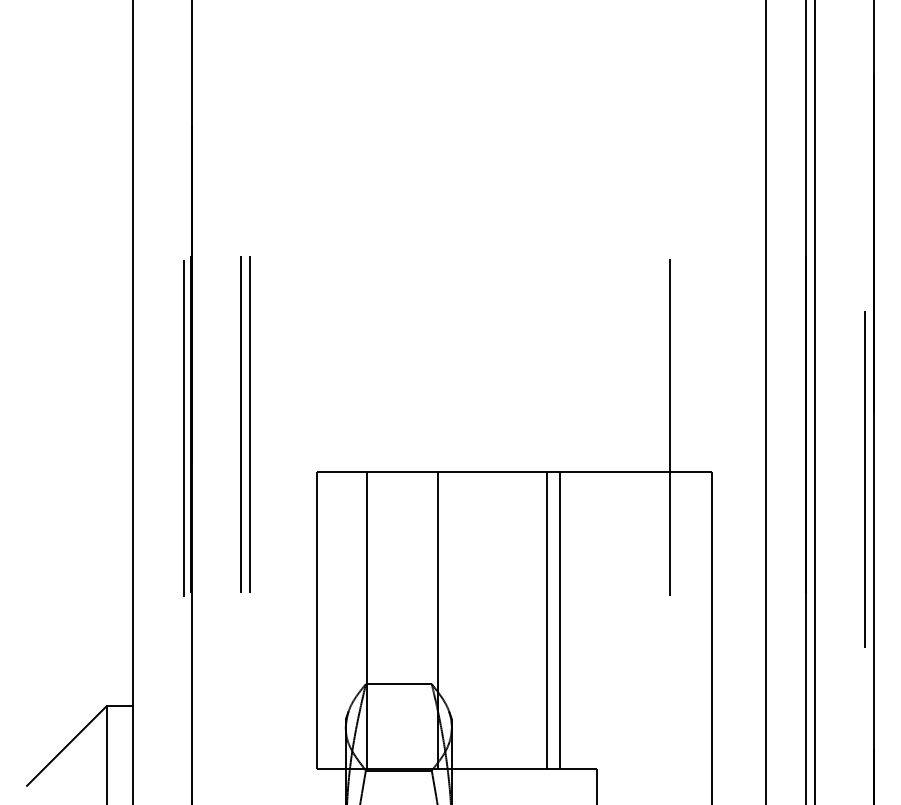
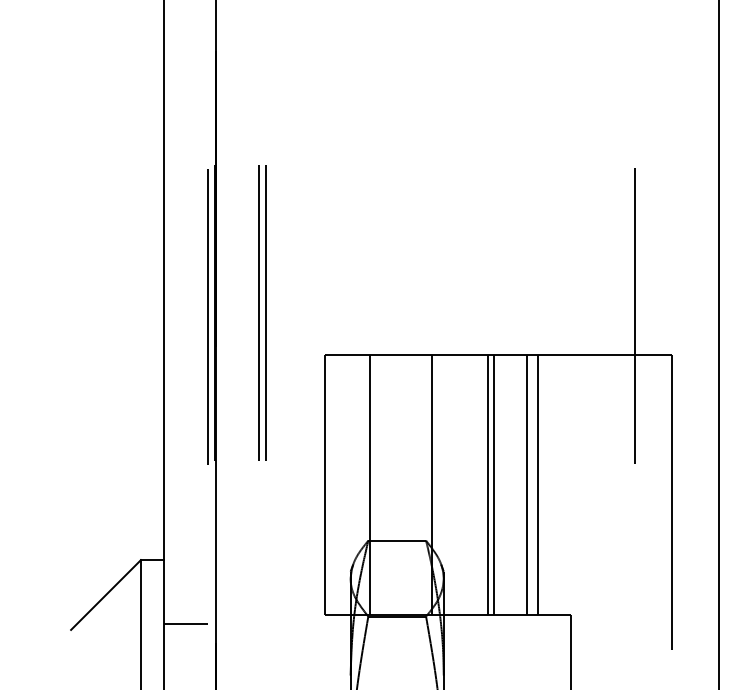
line: (502, 619) -> (488, 484), added
line: (509, 619) -> (494, 484), added
line: (158, 779) -> (186, 624), added

